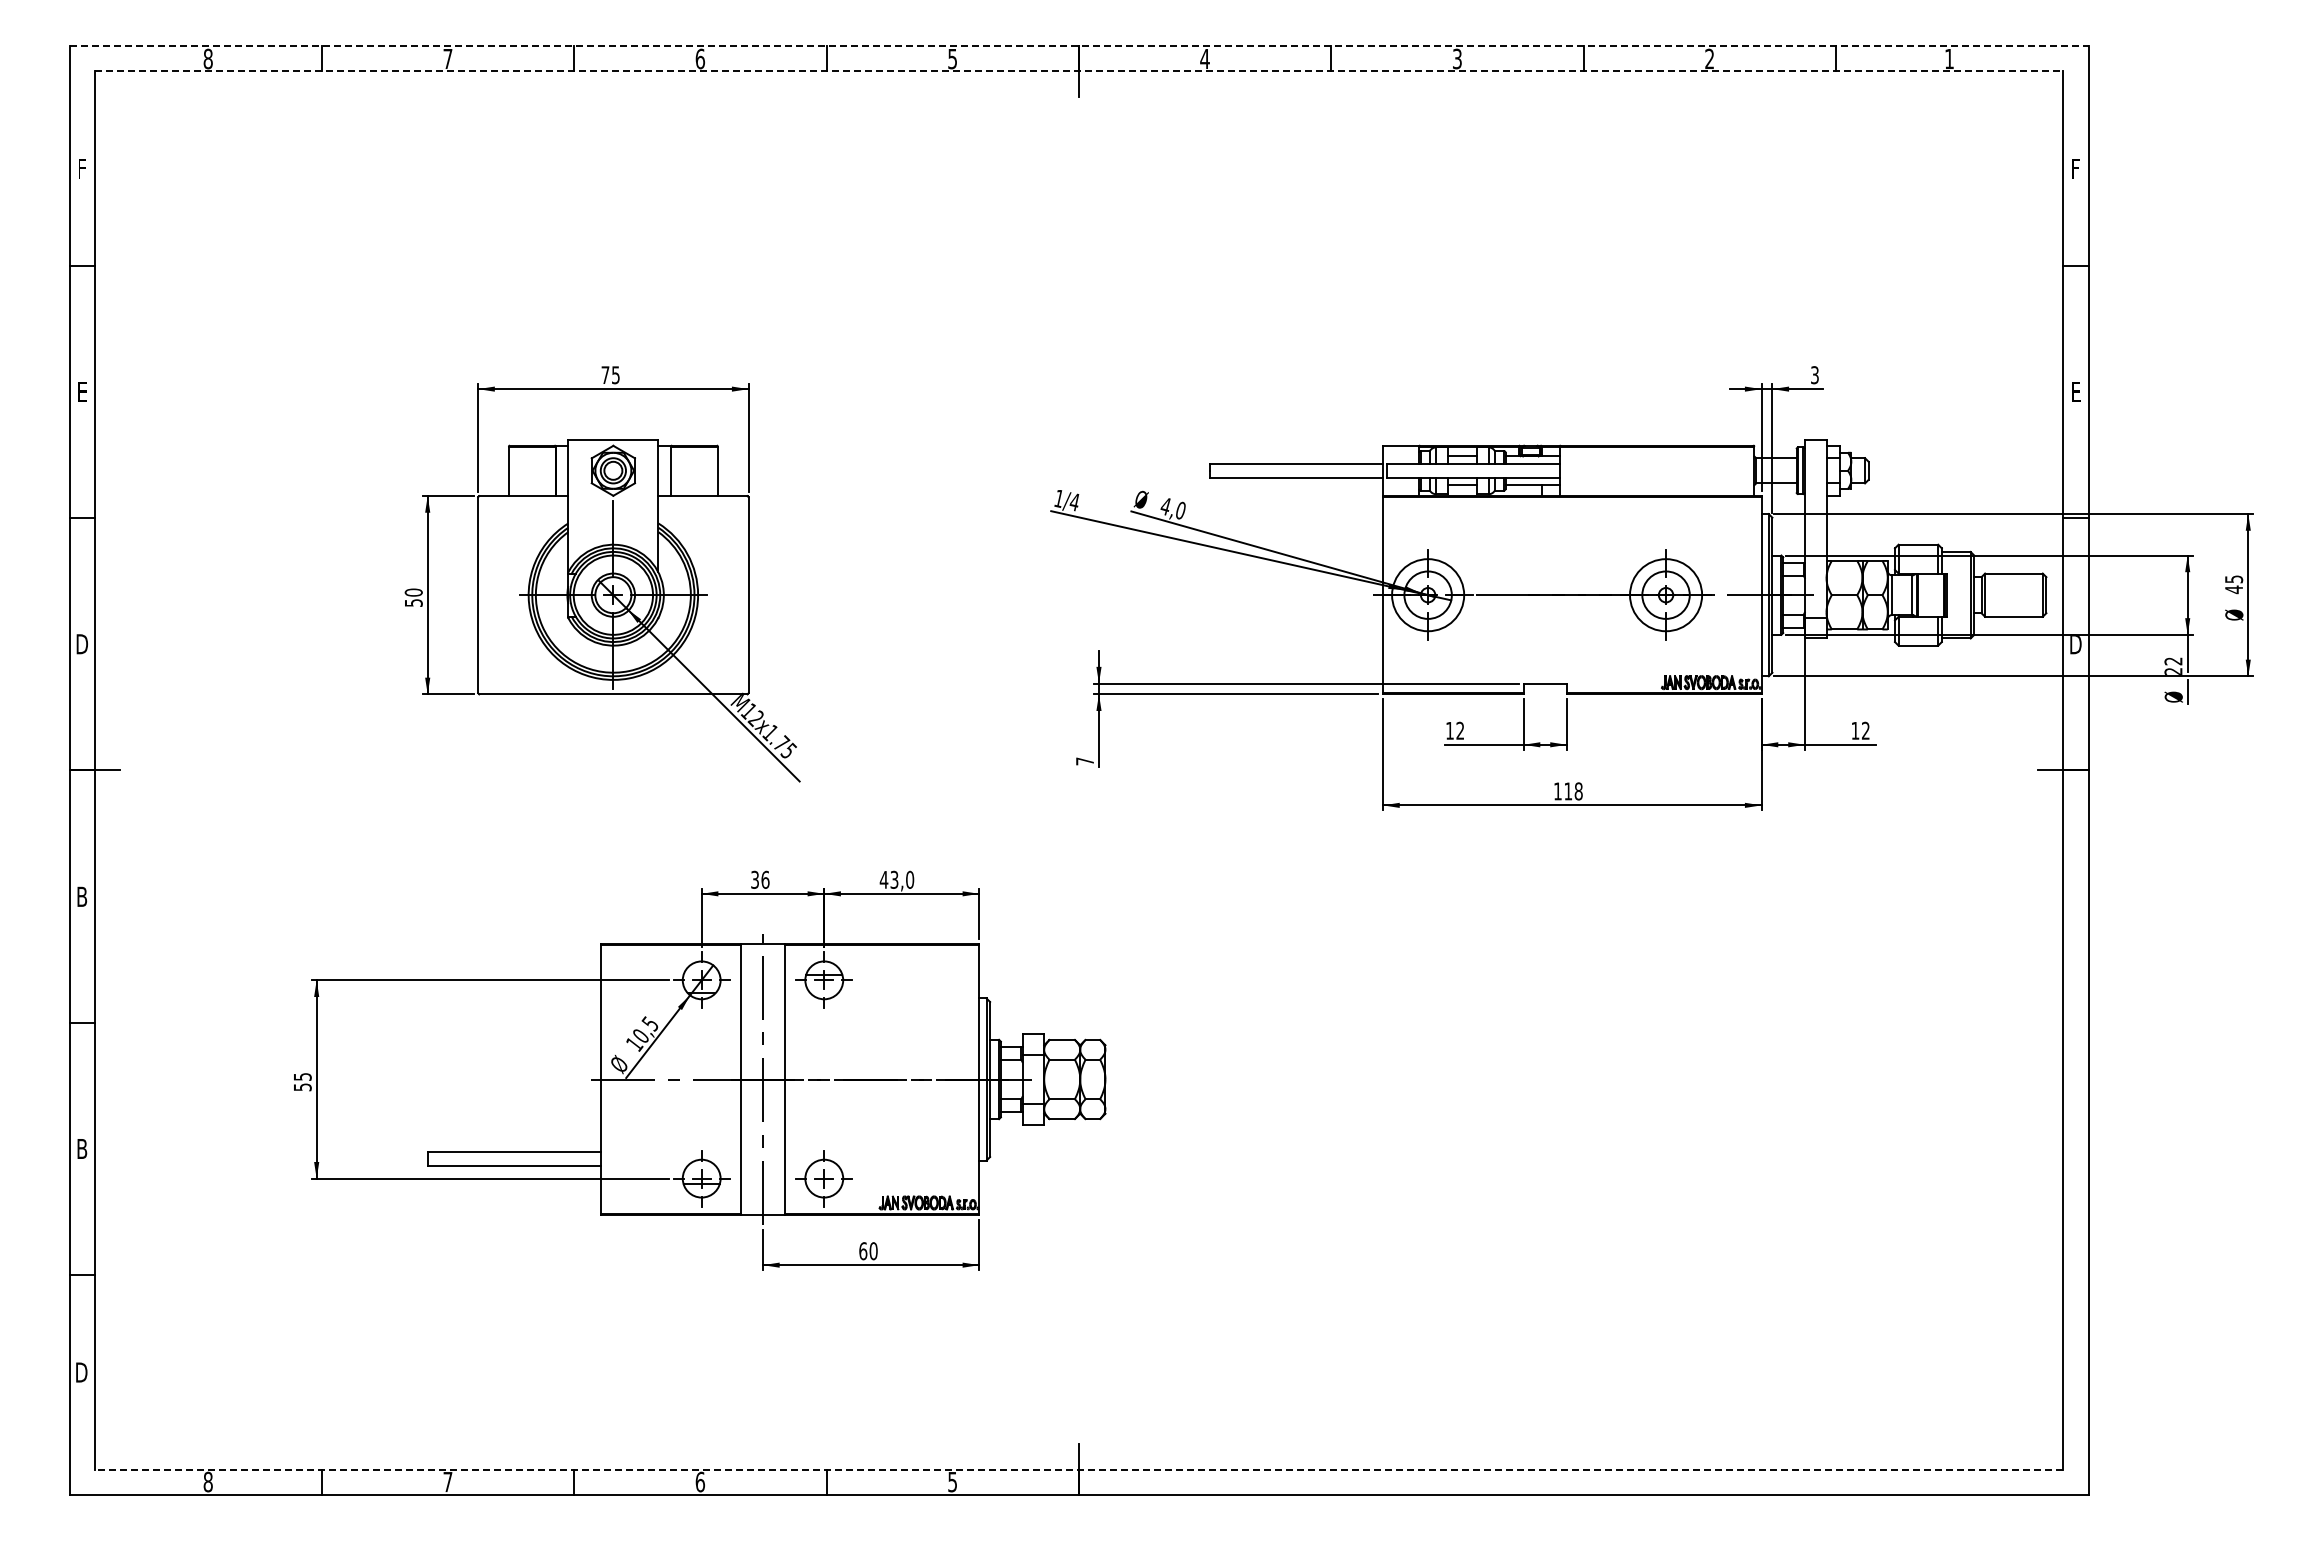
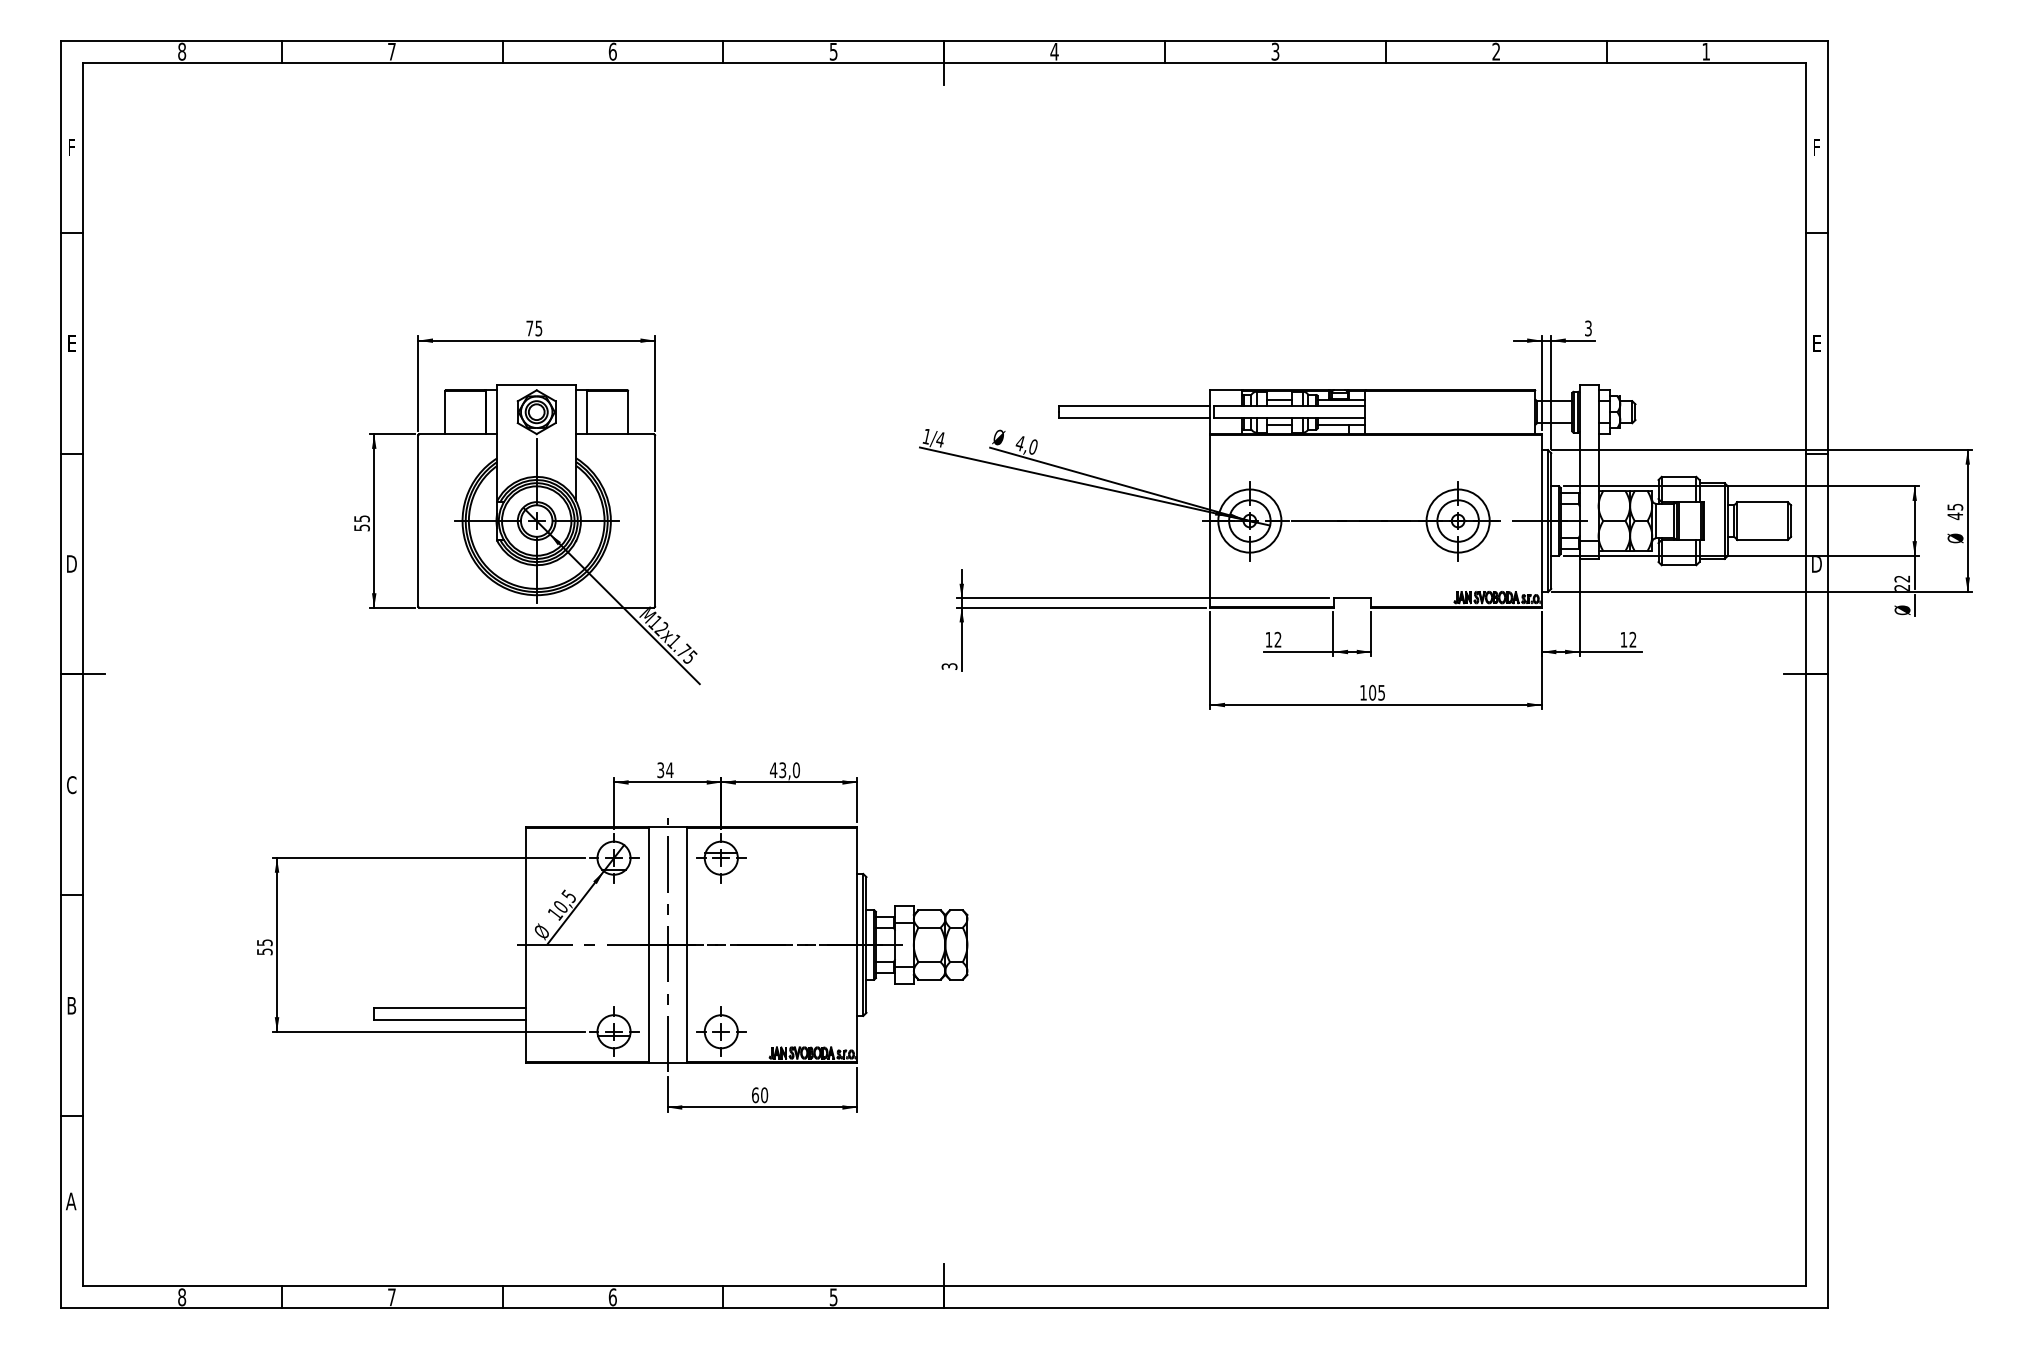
line: (1079, 46) -> (944, 40), dashed -> solid
line: (1079, 71) -> (944, 62), dashed -> solid
text: (413, 592) -> (361, 518), 50 -> 55
text: (1085, 761) -> (949, 666), 7 -> 3
text: (1573, 791) -> (1377, 692), 118 -> 105
text: (765, 879) -> (669, 769), 36 -> 34
text: (81, 896) -> (71, 784), B -> C
text: (81, 1372) -> (71, 1201), D -> A
line: (1078, 1469) -> (943, 1286), dashed -> solid

